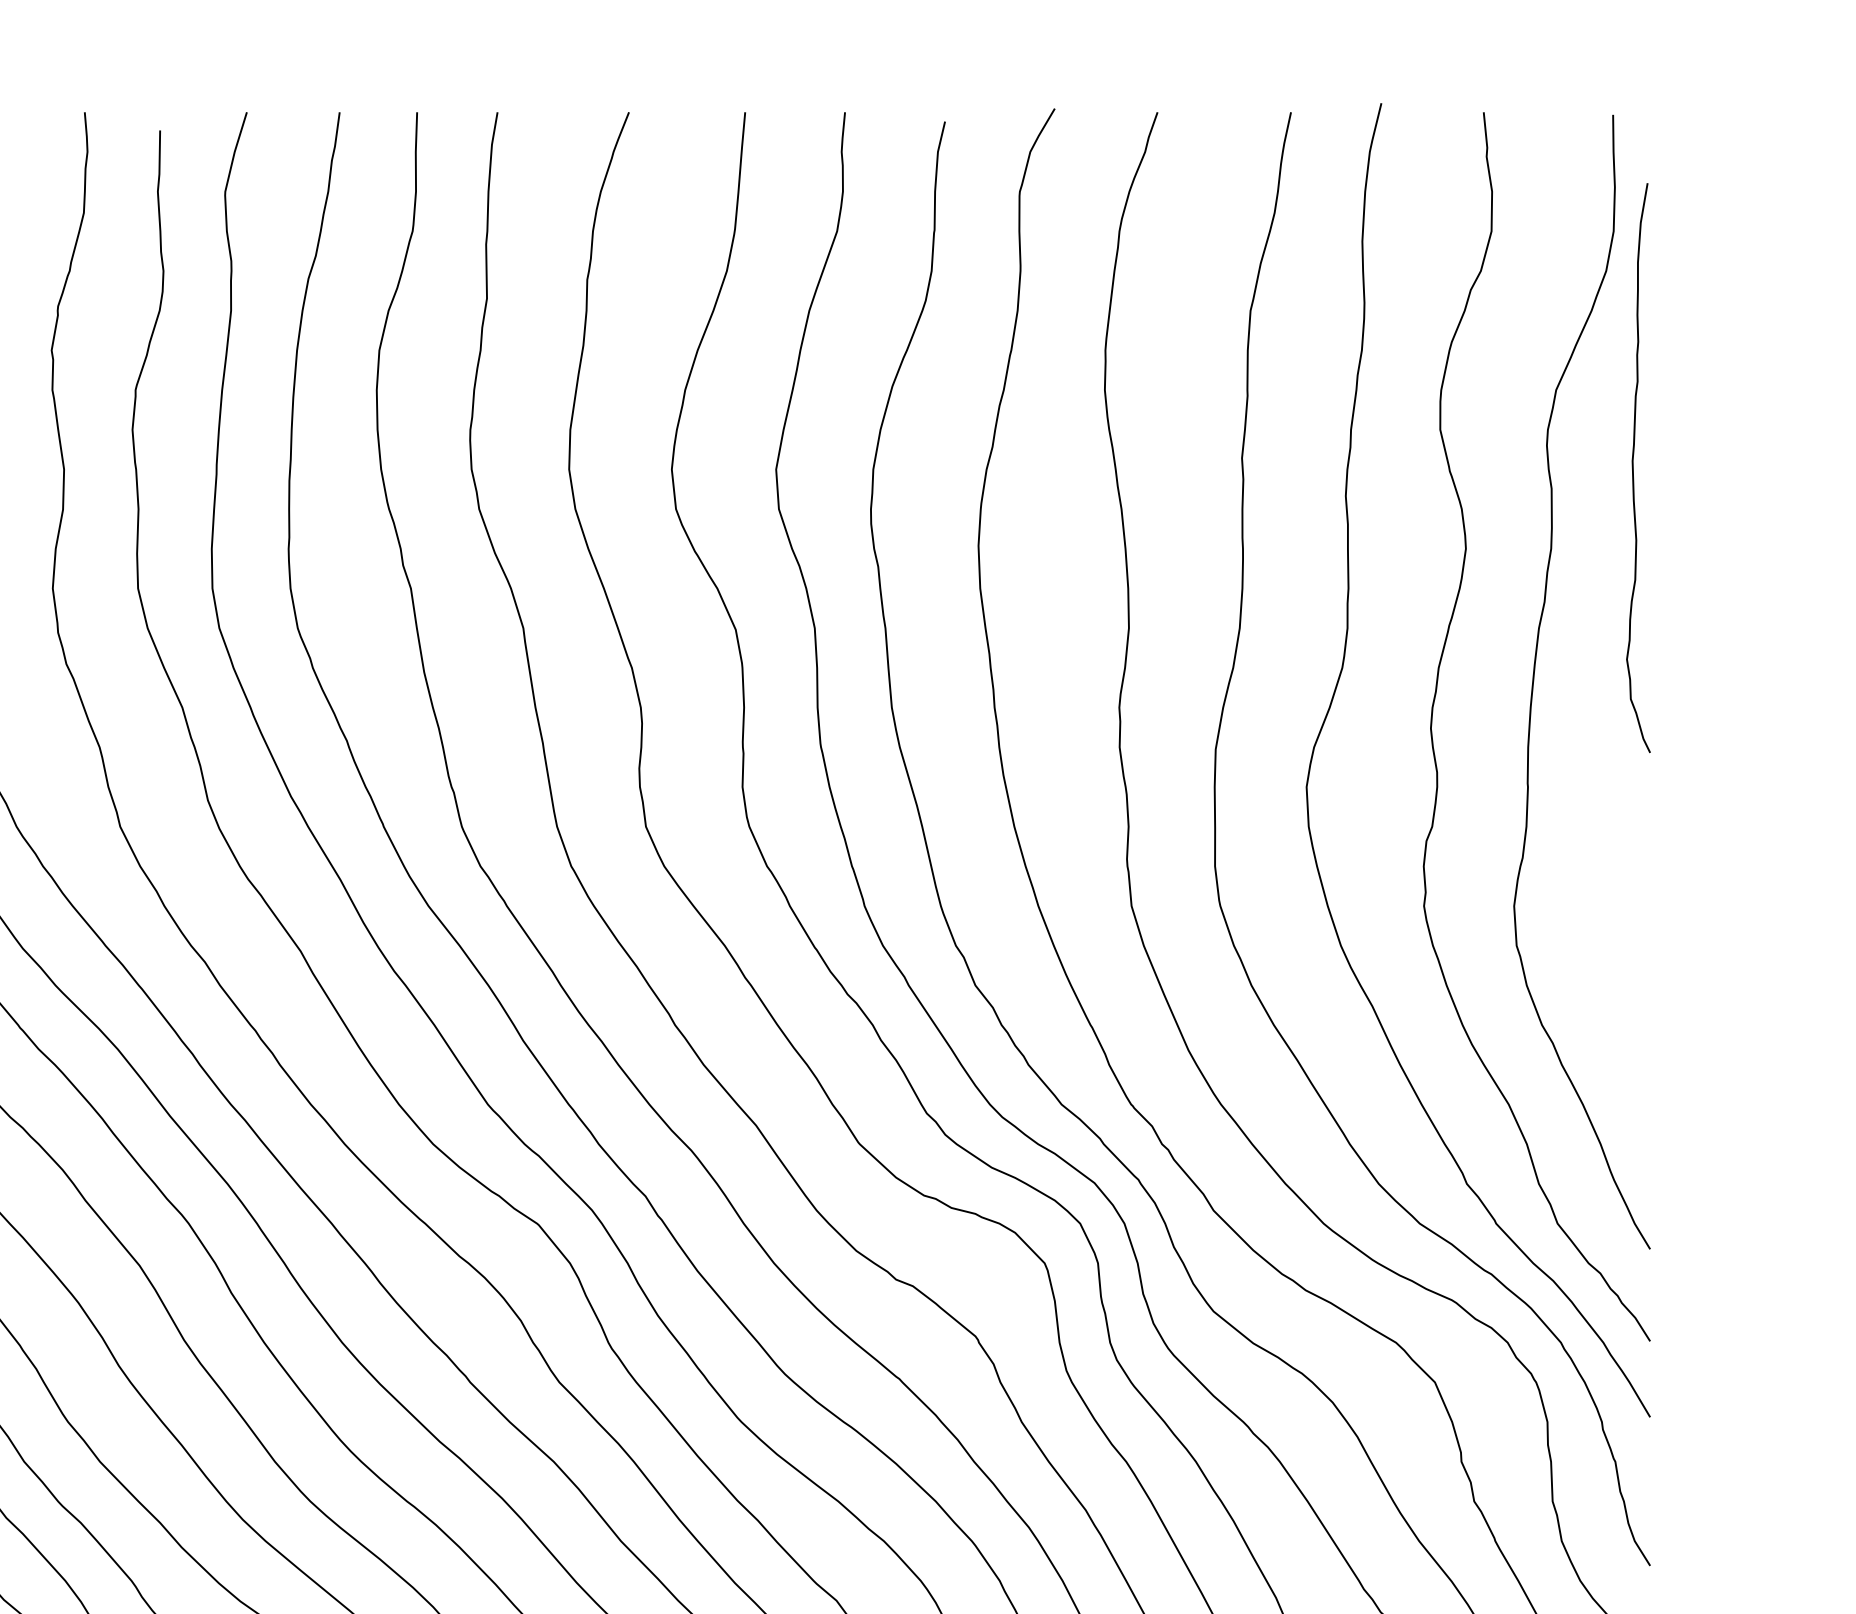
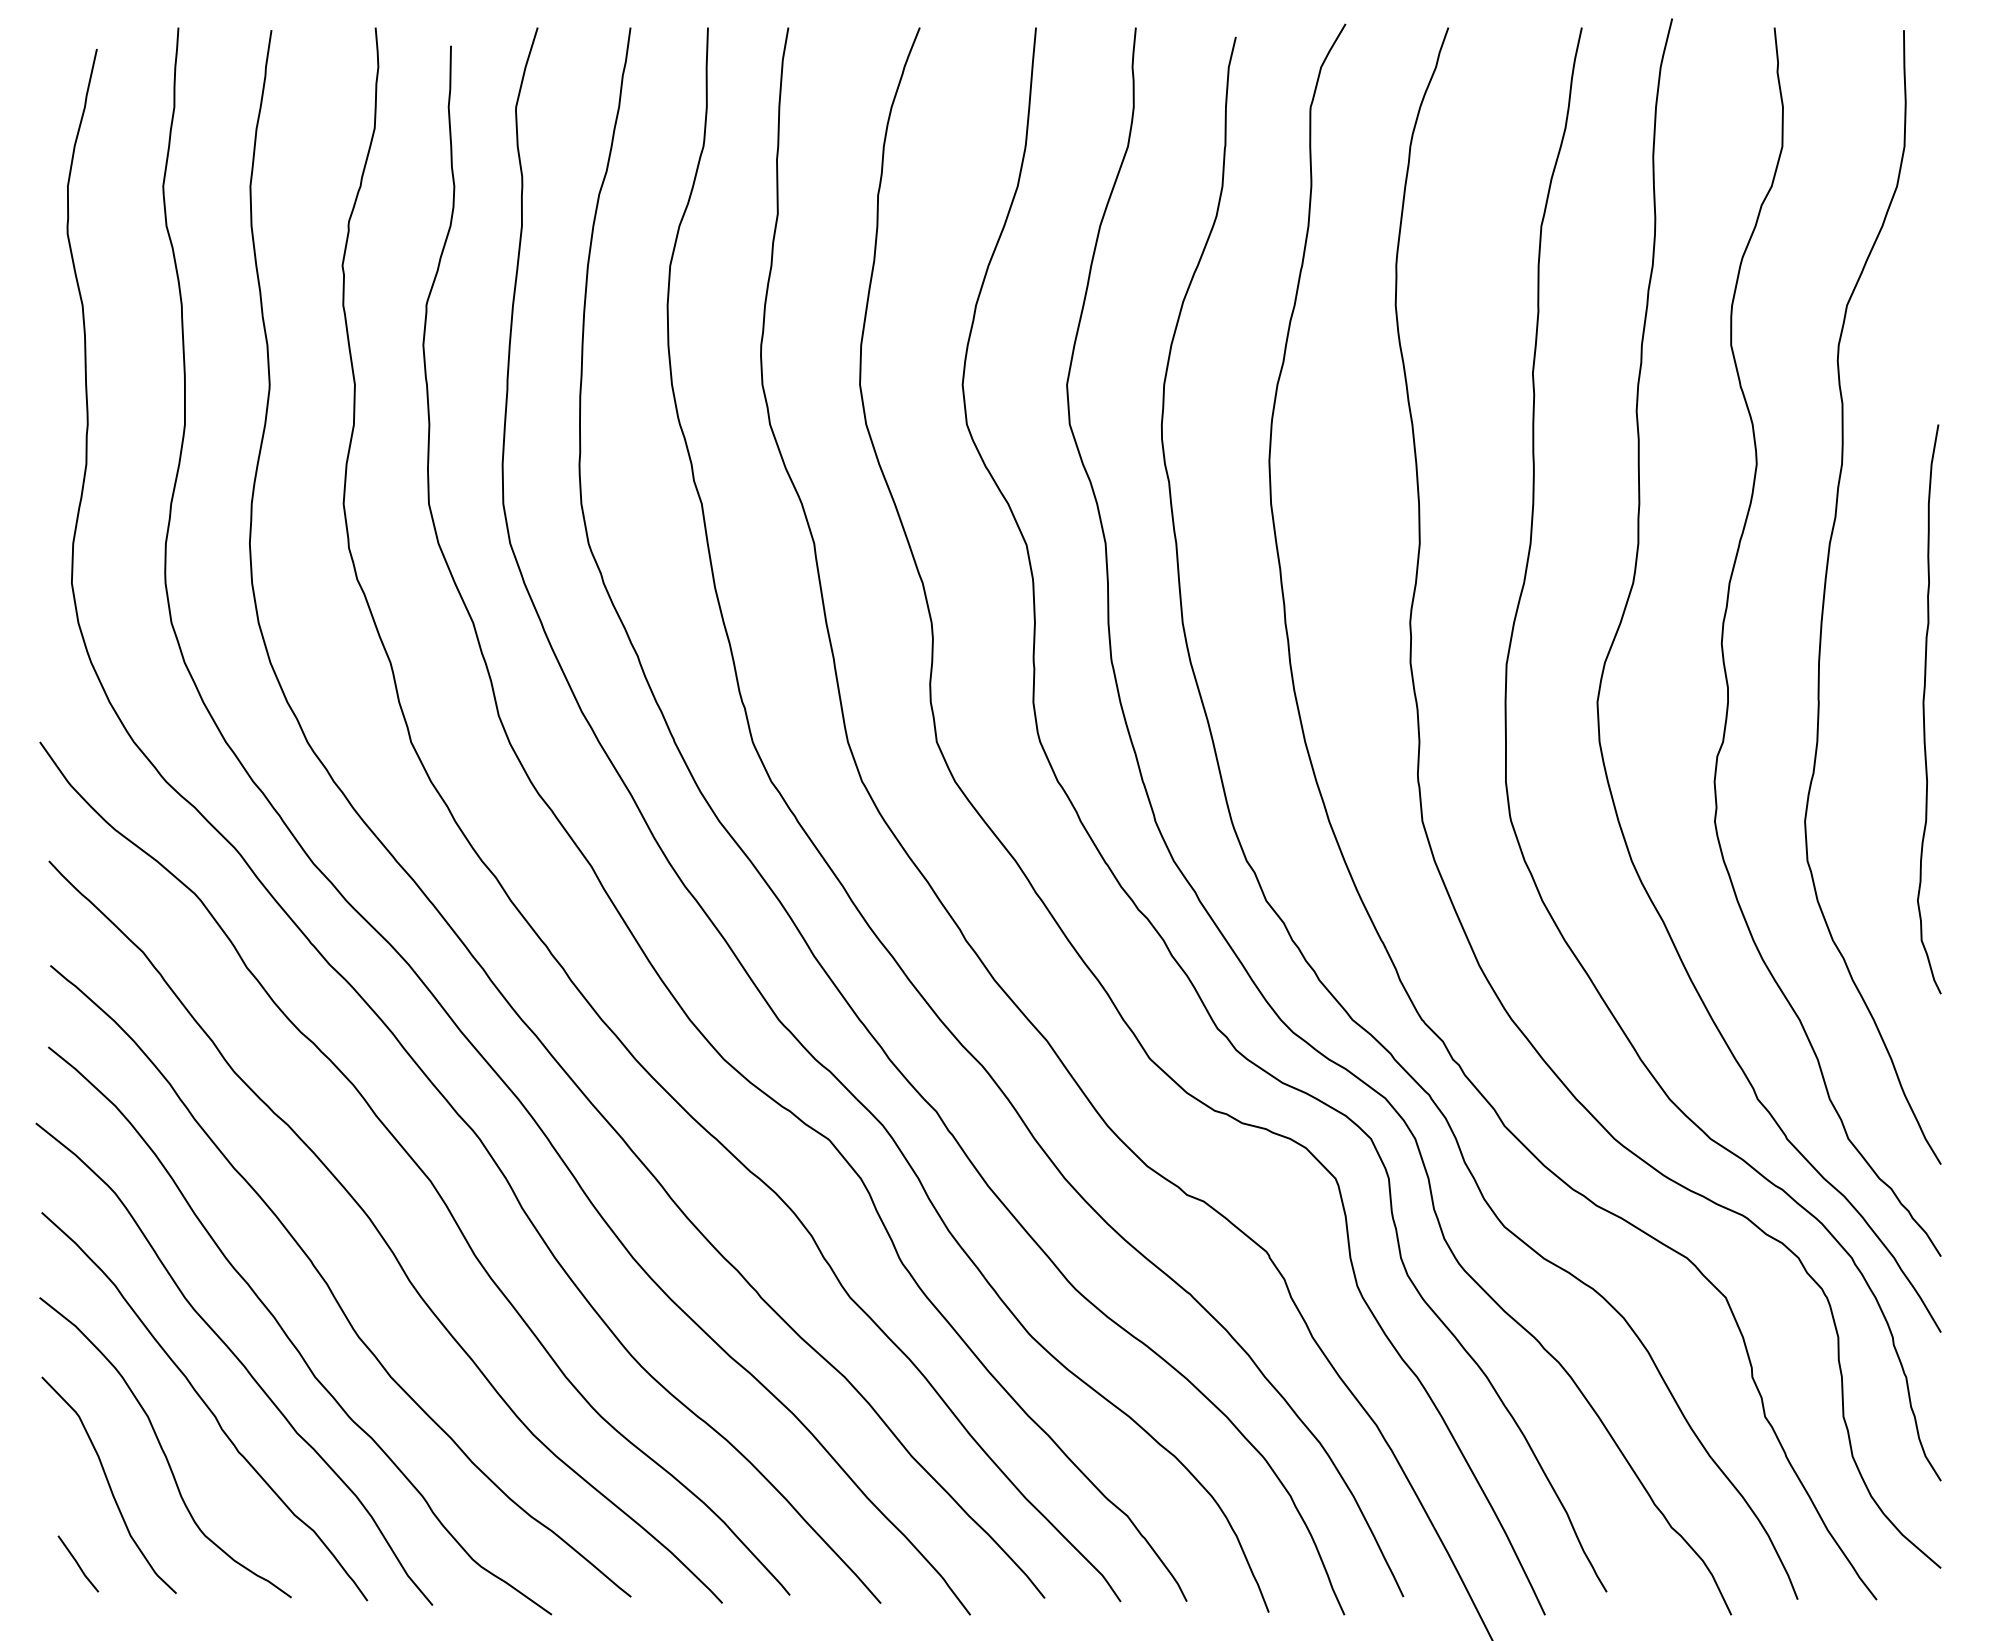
curve: (1633, 468) -> (1924, 709), moved

